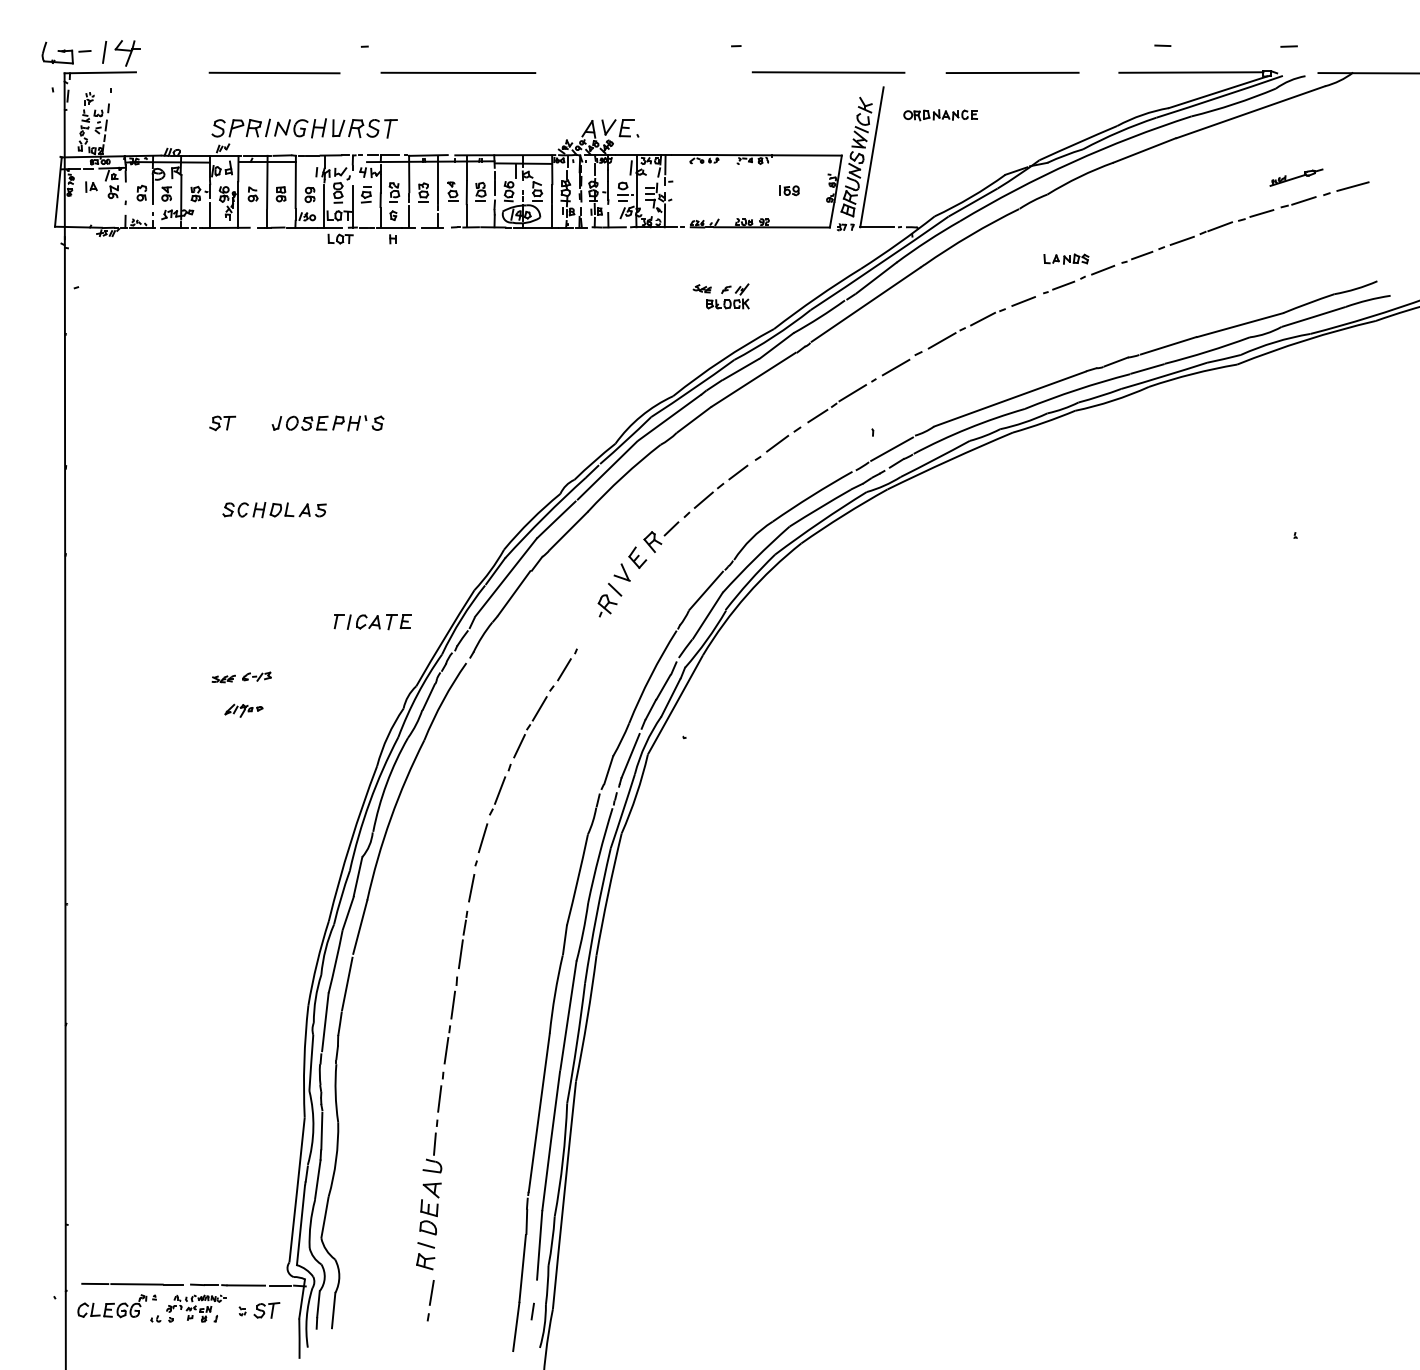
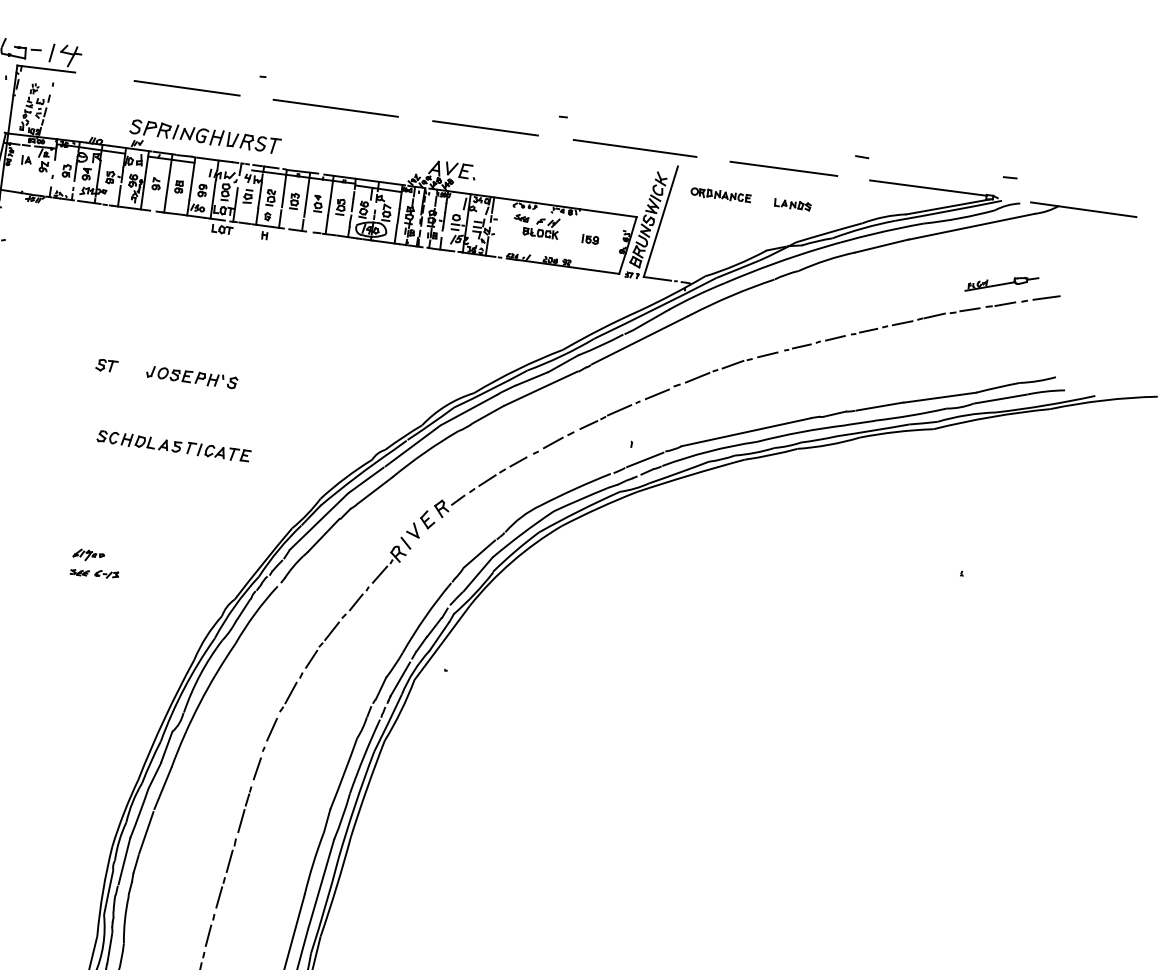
line: (1162, 45) -> (861, 156), moved
line: (643, 72) -> (485, 128), added
part: (1296, 177) -> (1001, 284), size x1.67
part: (1066, 258) -> (792, 204), moved
part: (720, 296) -> (535, 226), moved
part: (372, 622) -> (218, 452), moved
line: (588, 632) -> (379, 574), added
part: (243, 710) -> (88, 555), moved

